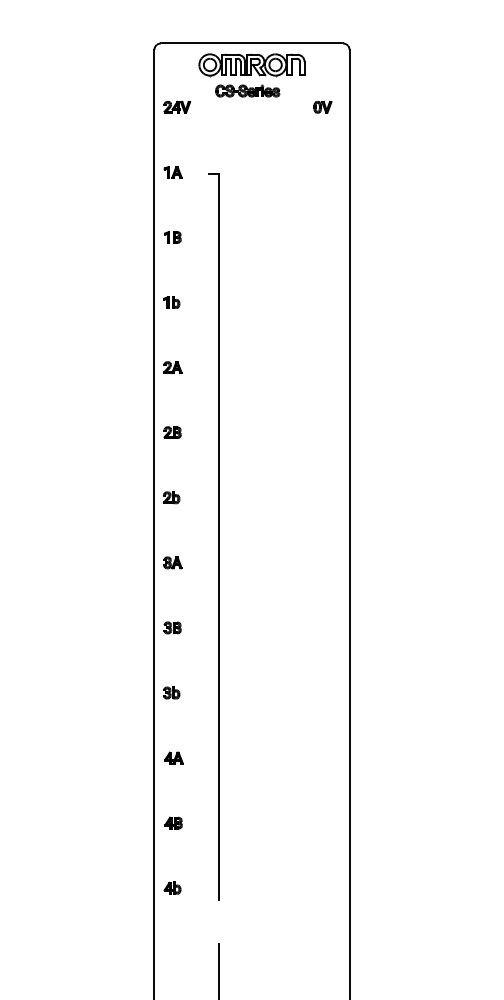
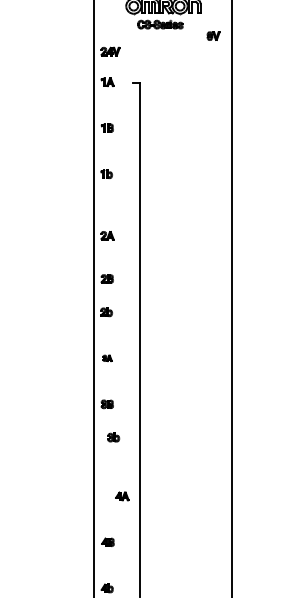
part: (177, 106) -> (110, 51), moved
part: (172, 367) -> (107, 235), moved
part: (172, 432) -> (107, 278), moved
part: (172, 562) -> (107, 358), size x0.7
part: (171, 692) -> (113, 437), moved
part: (173, 757) -> (122, 495), moved

